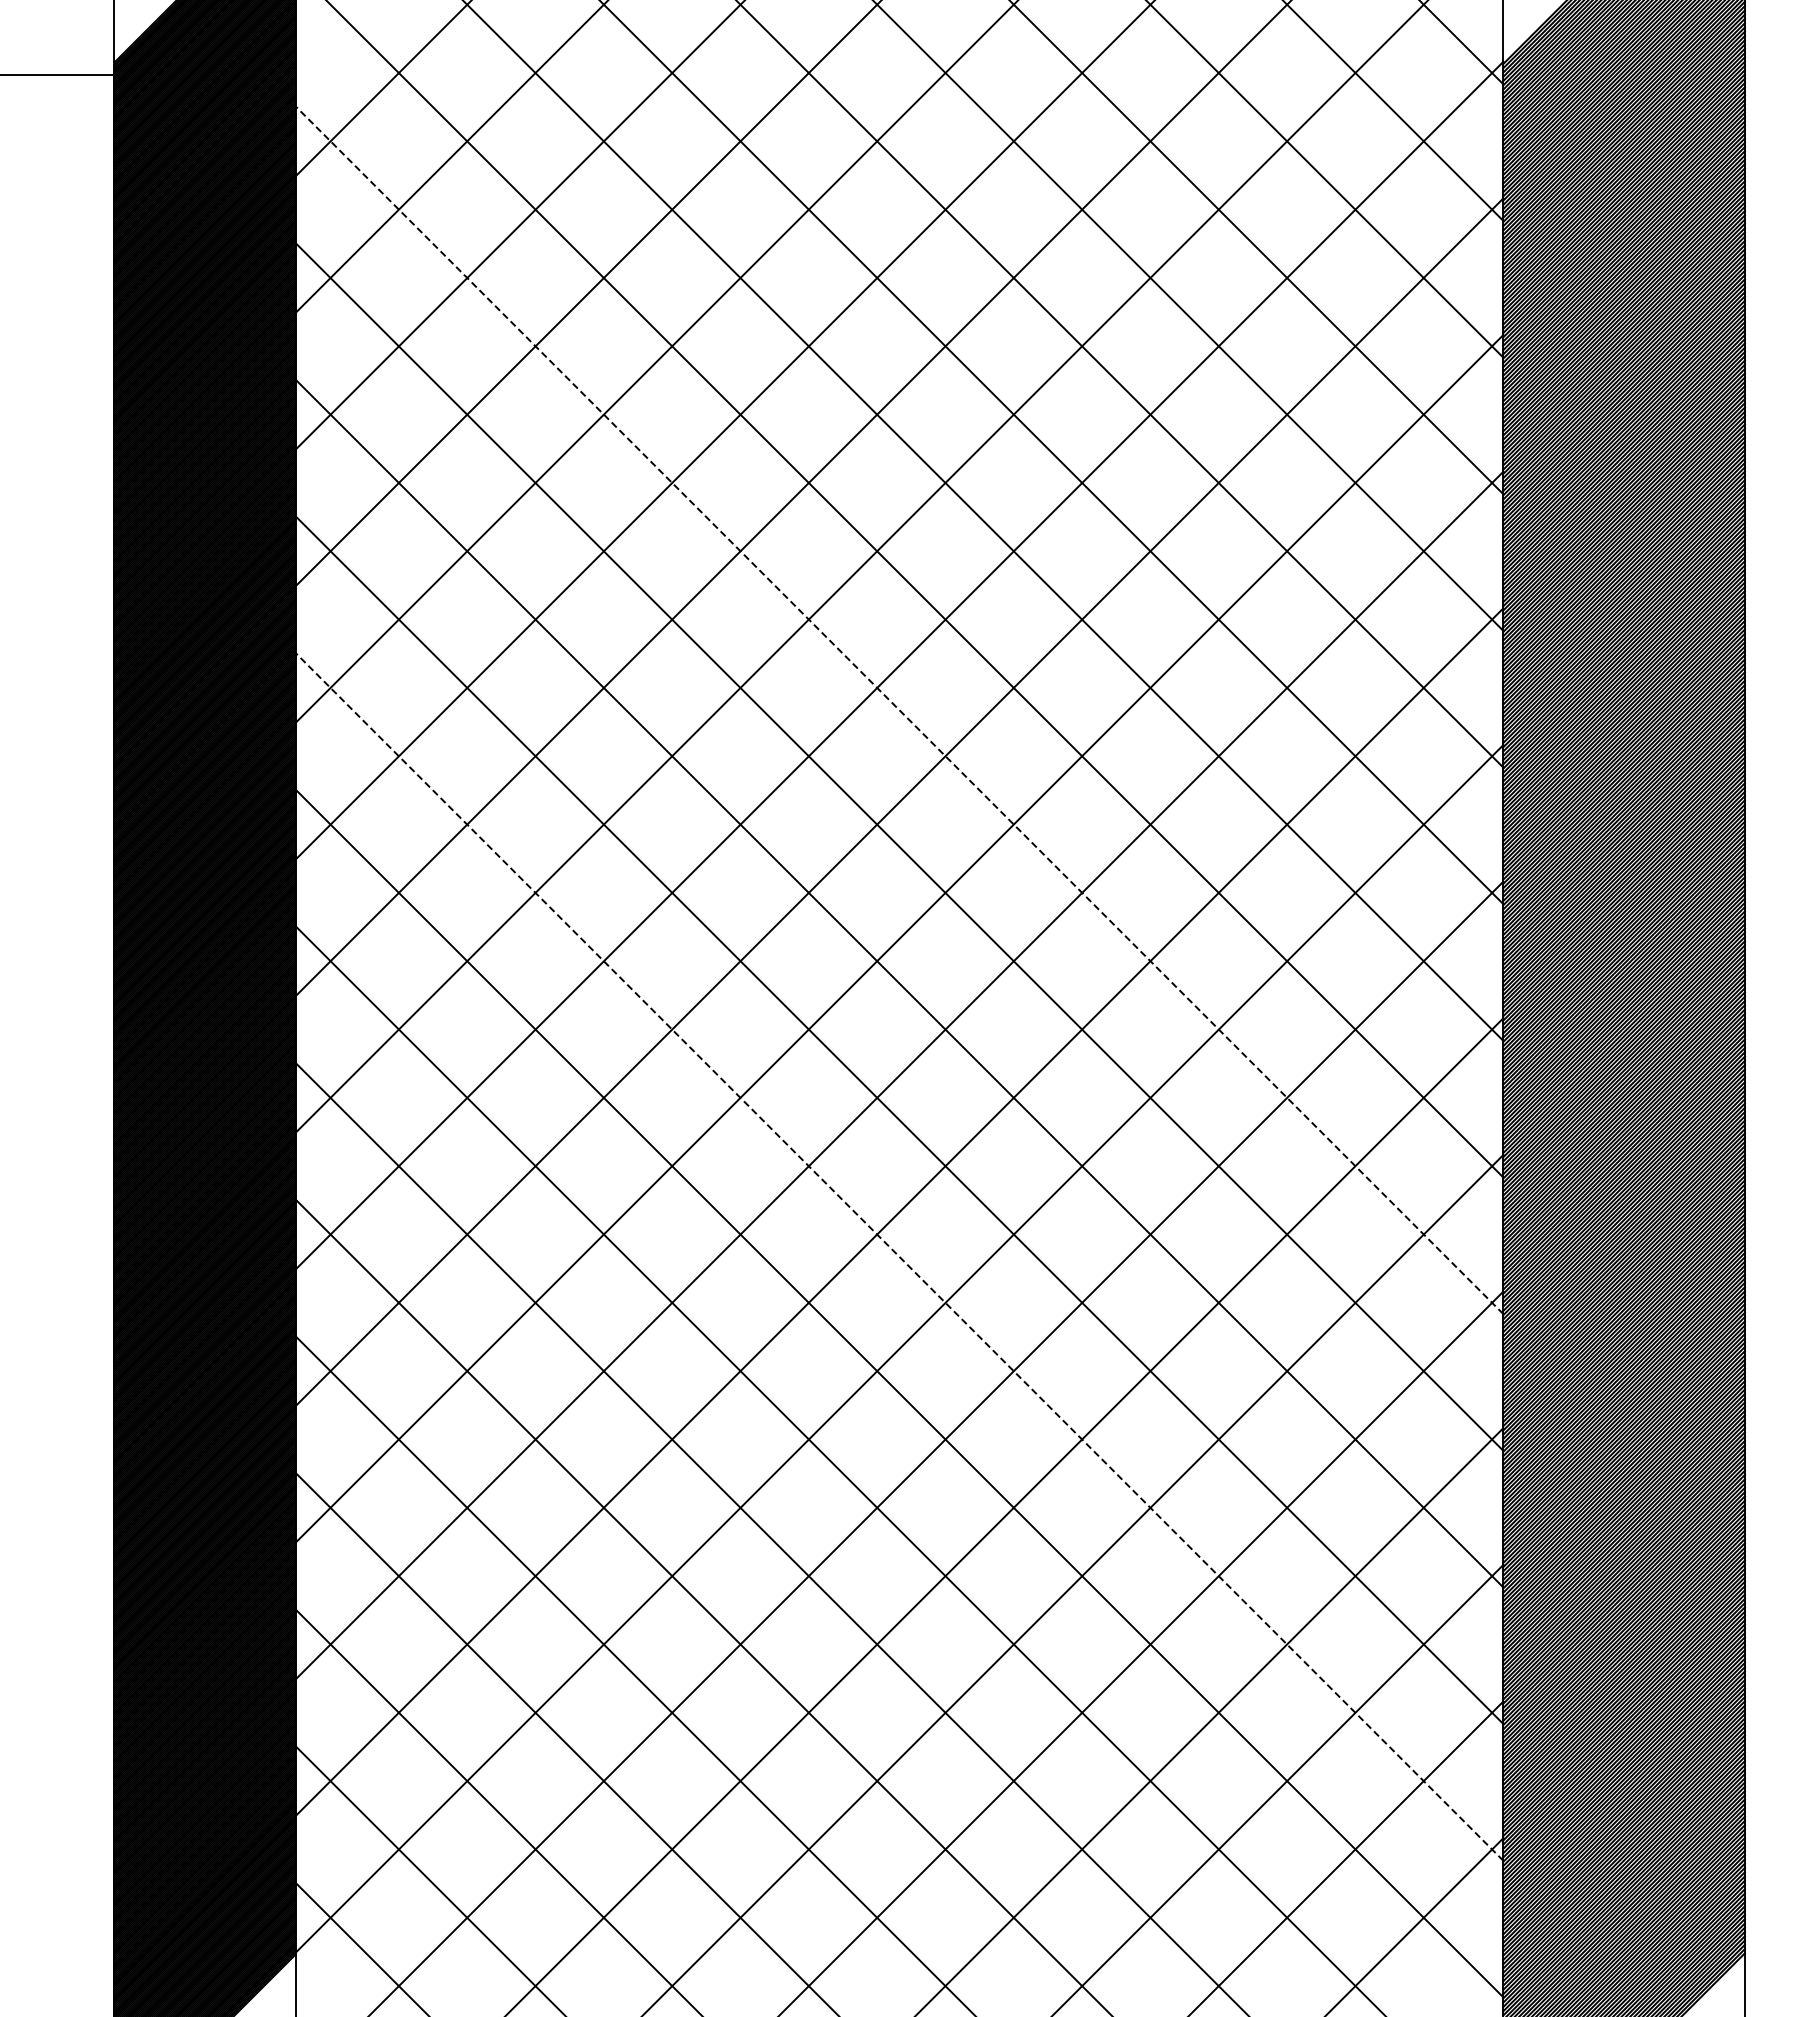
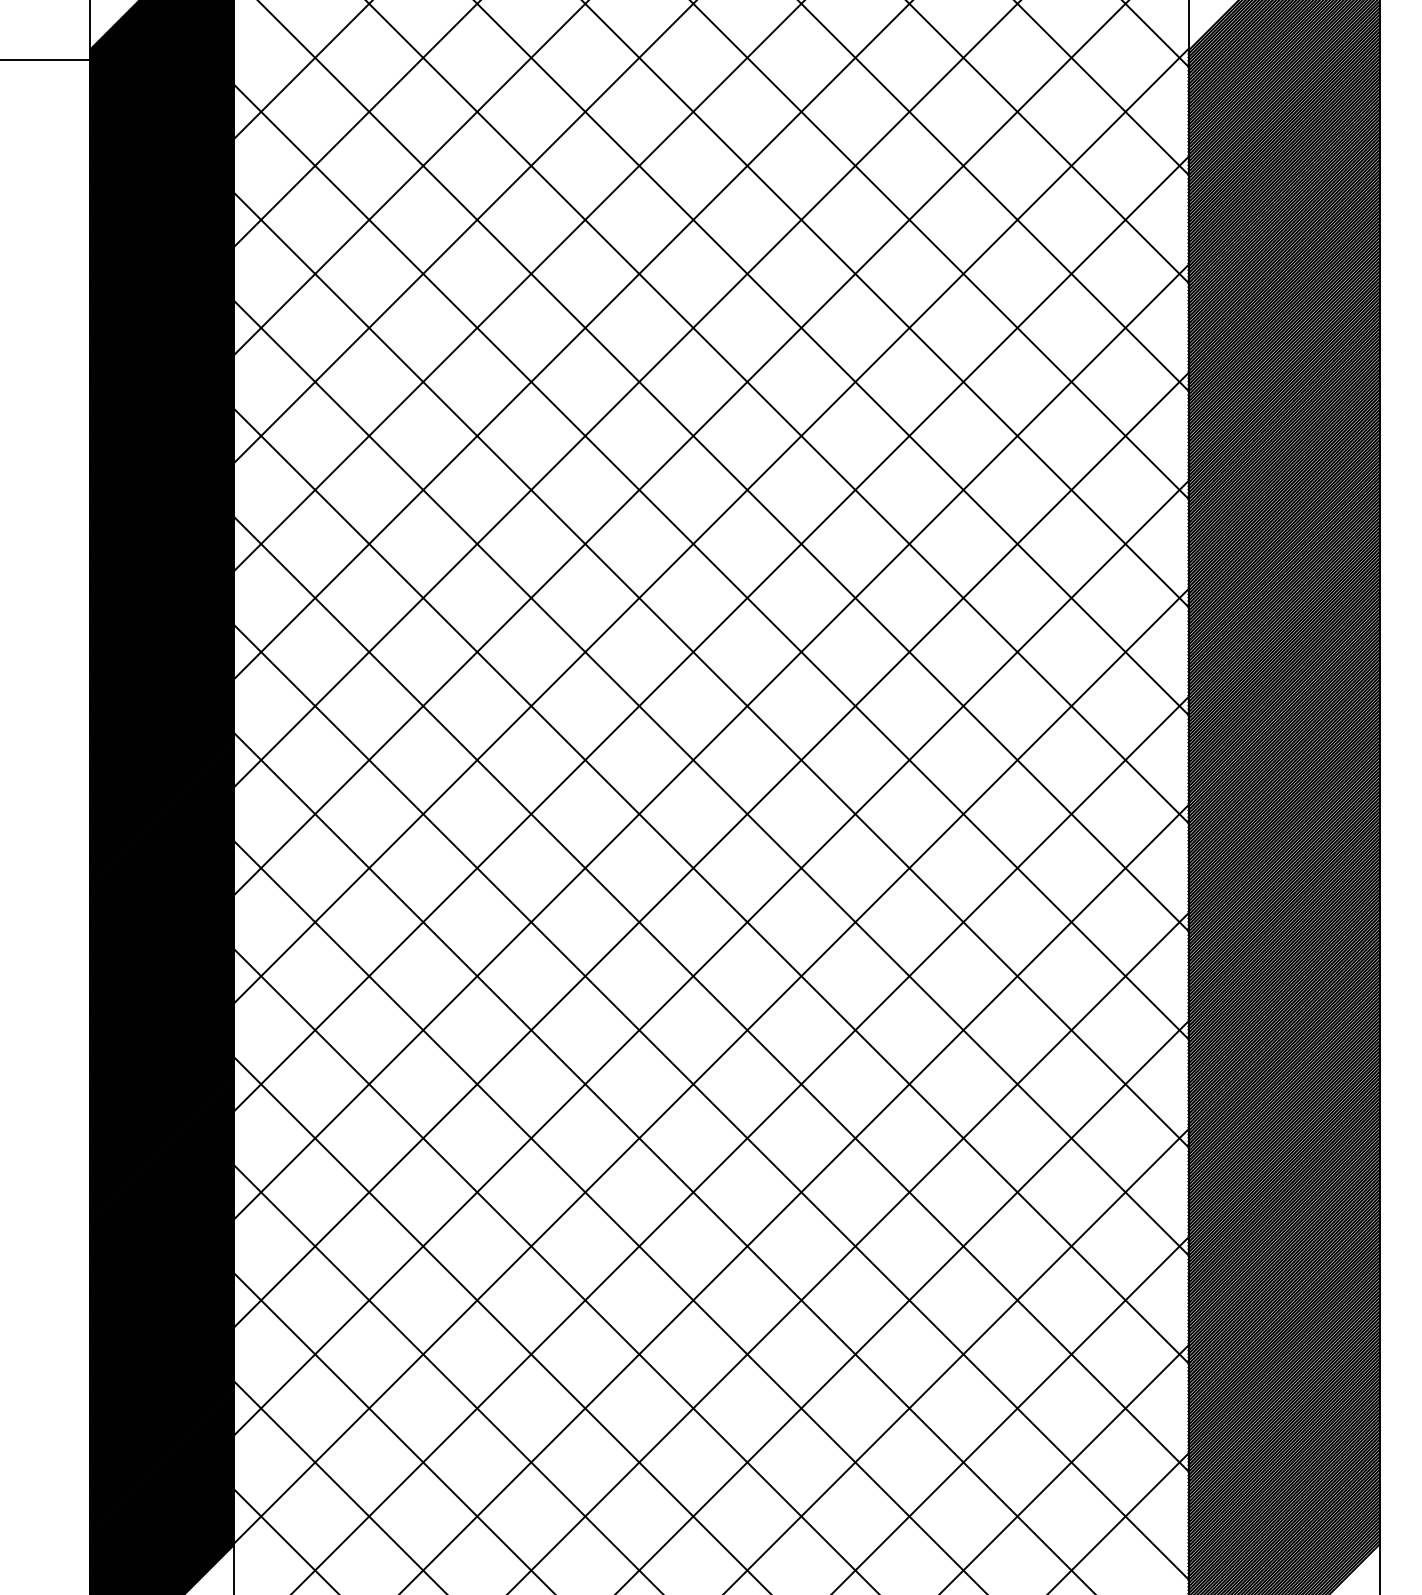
line: (899, 709) -> (711, 561), dashed -> solid
line: (899, 1256) -> (711, 993), dashed -> solid

